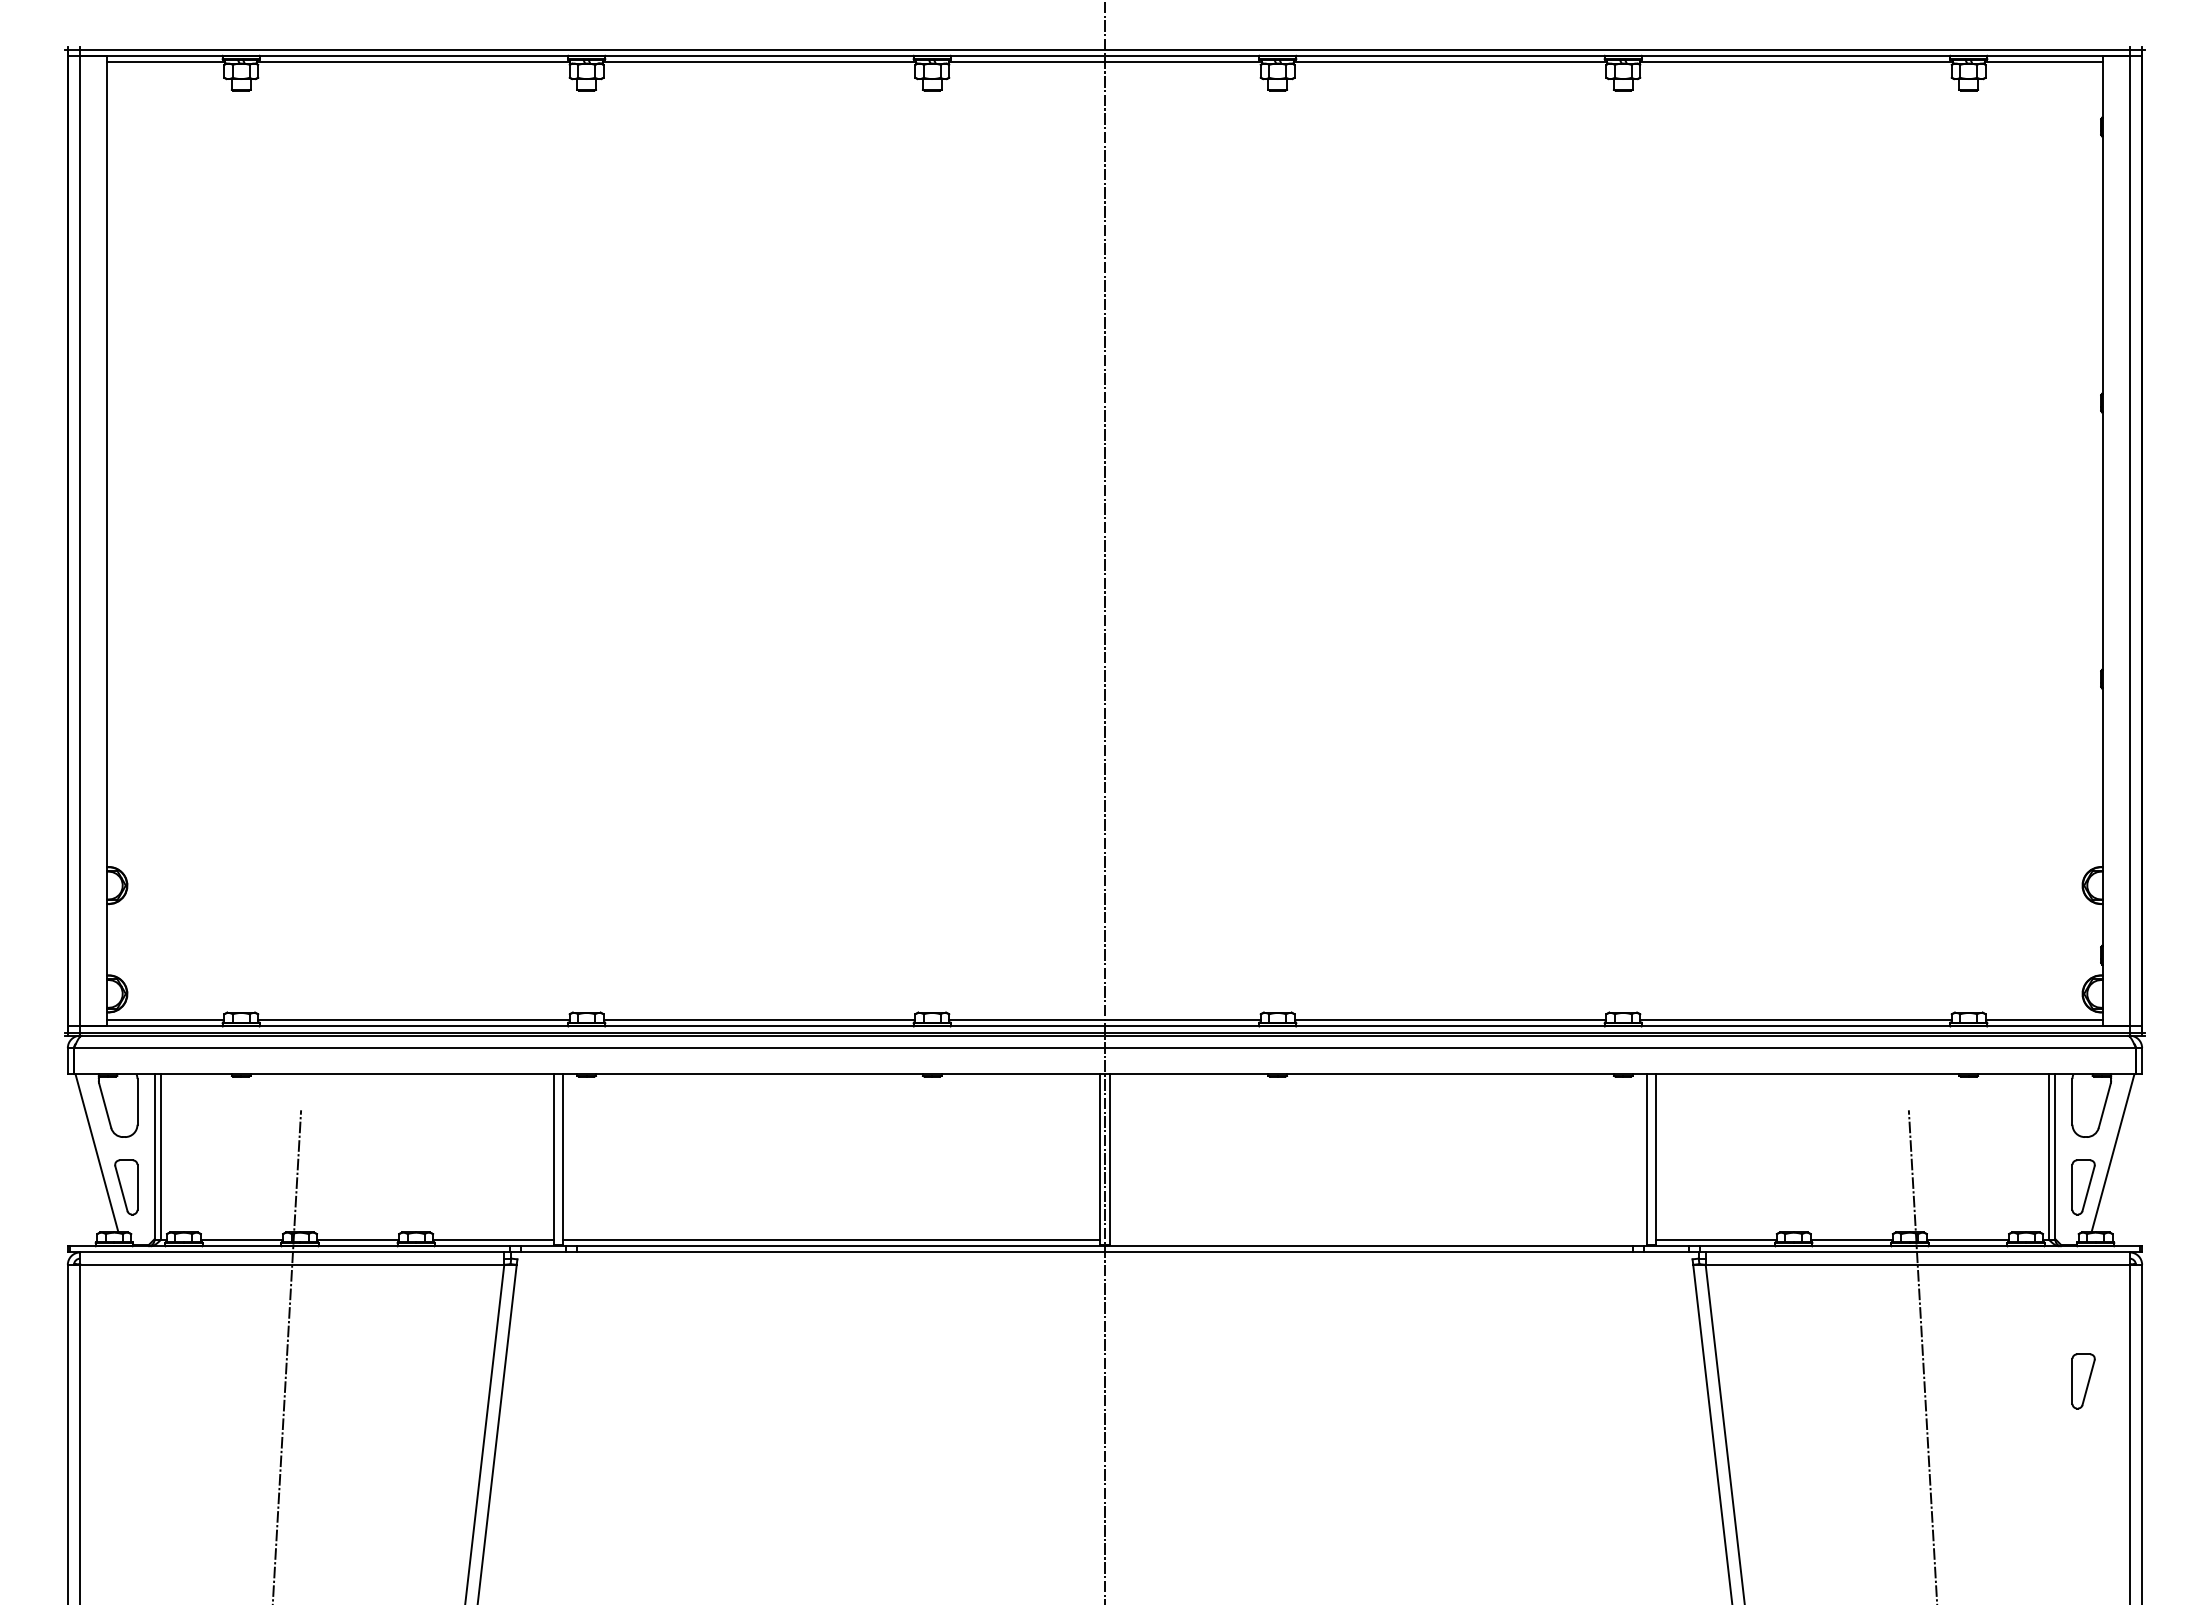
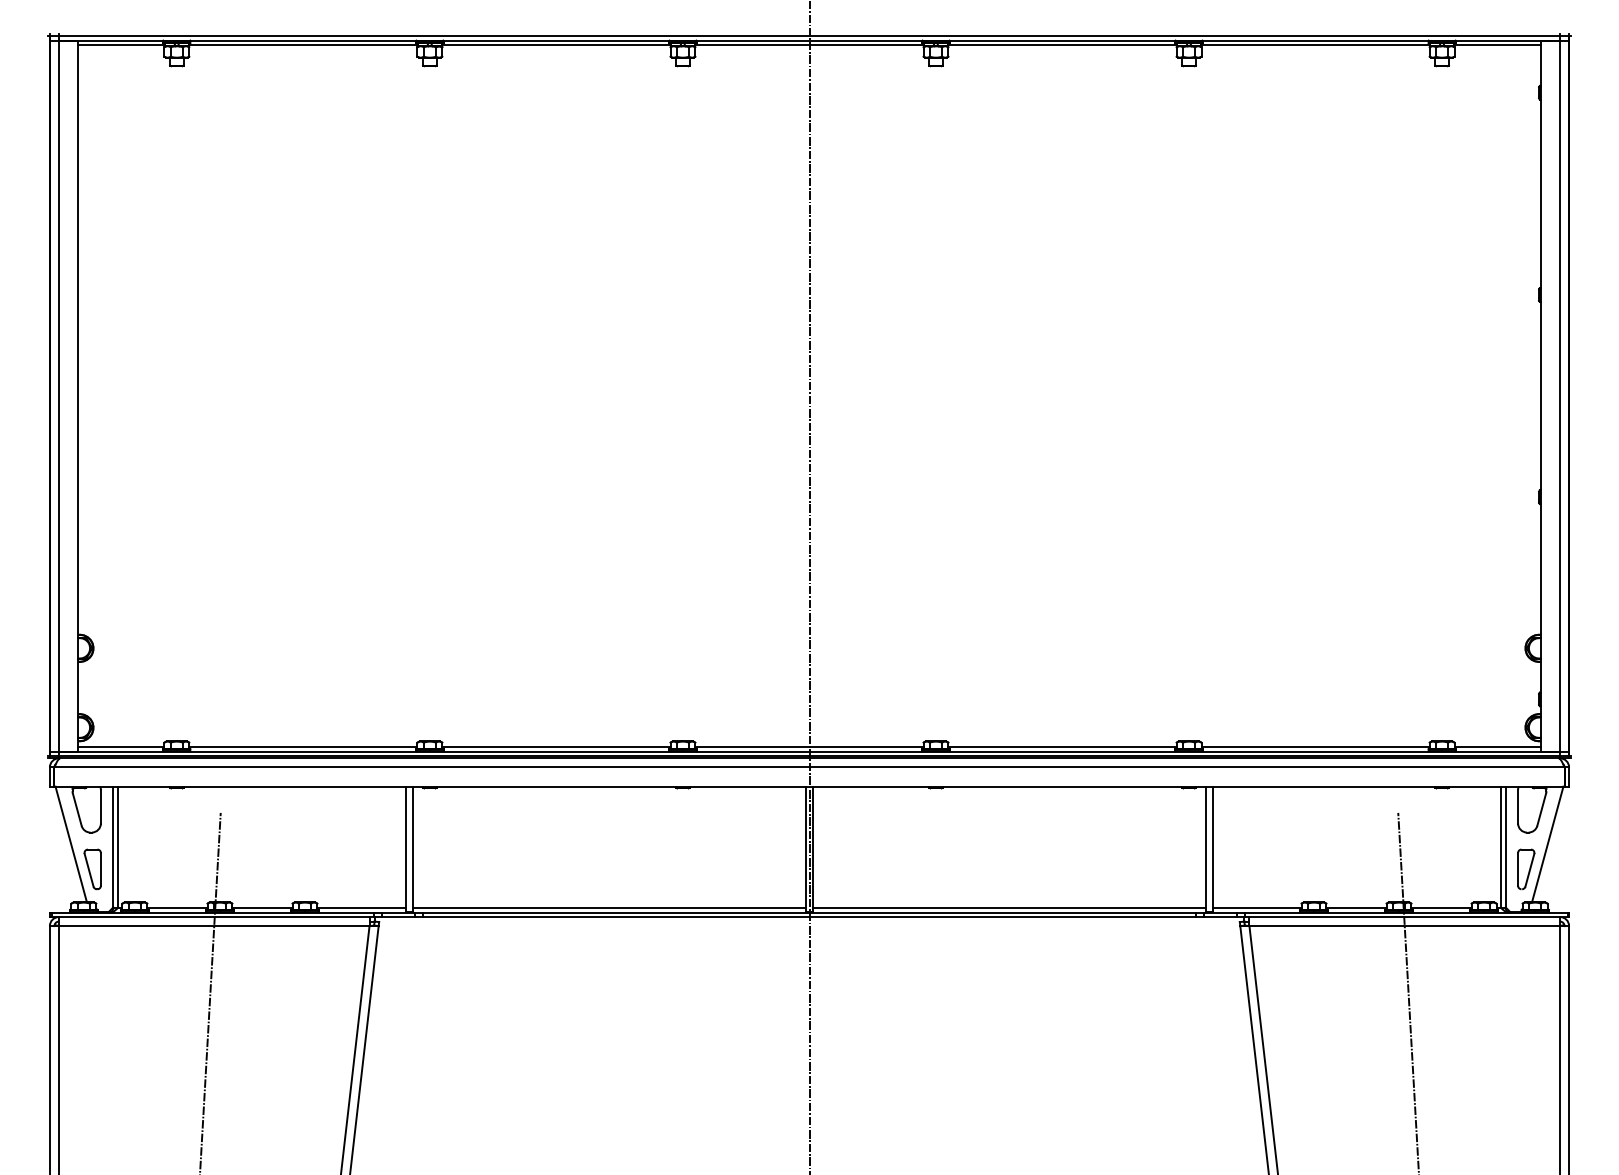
line: (1377, 1240) -> (1009, 908), added
part: (2083, 1381) -> (1526, 1011), removed

